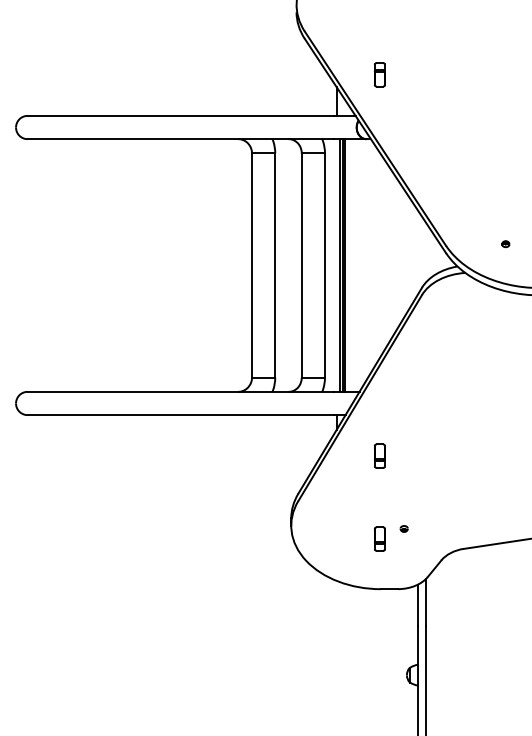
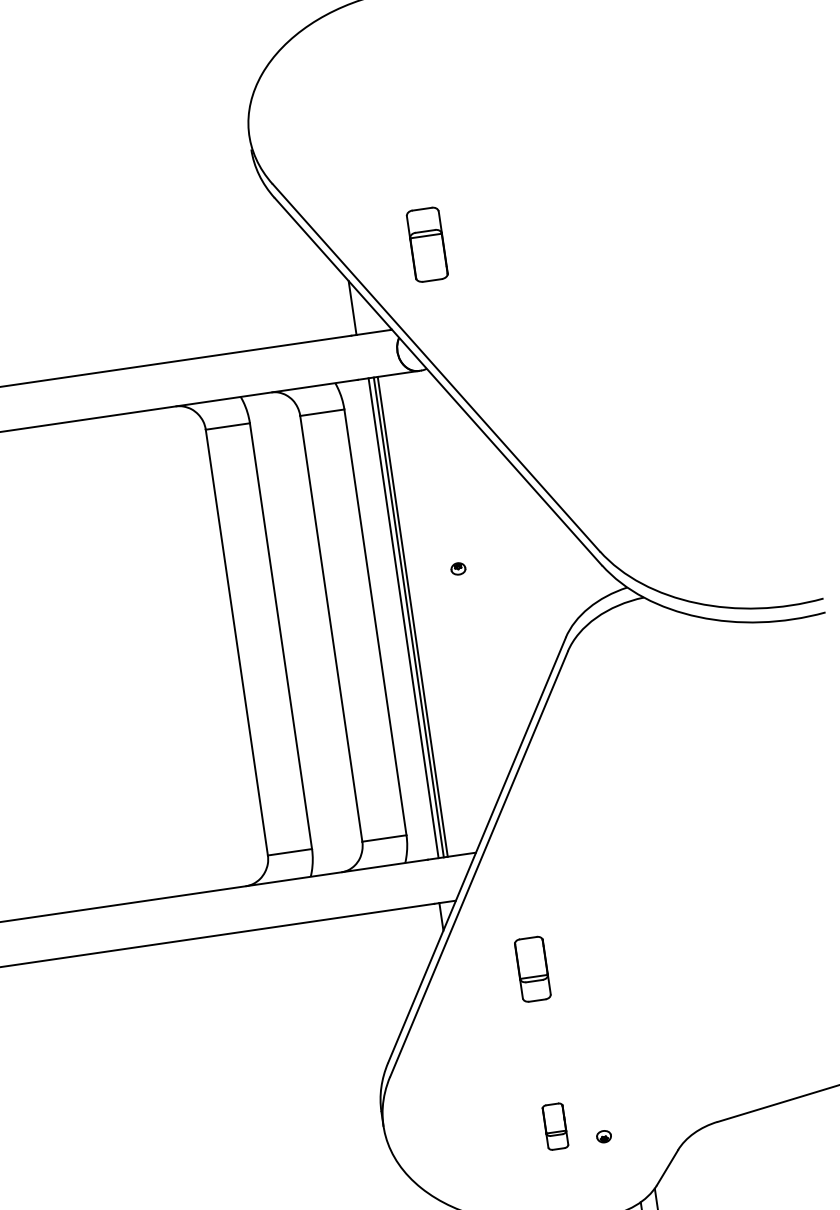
part: (379, 74) -> (426, 244), size x1.6
part: (505, 244) -> (457, 569), moved
part: (379, 455) -> (531, 967), size x1.4
part: (403, 528) -> (602, 1136), moved

